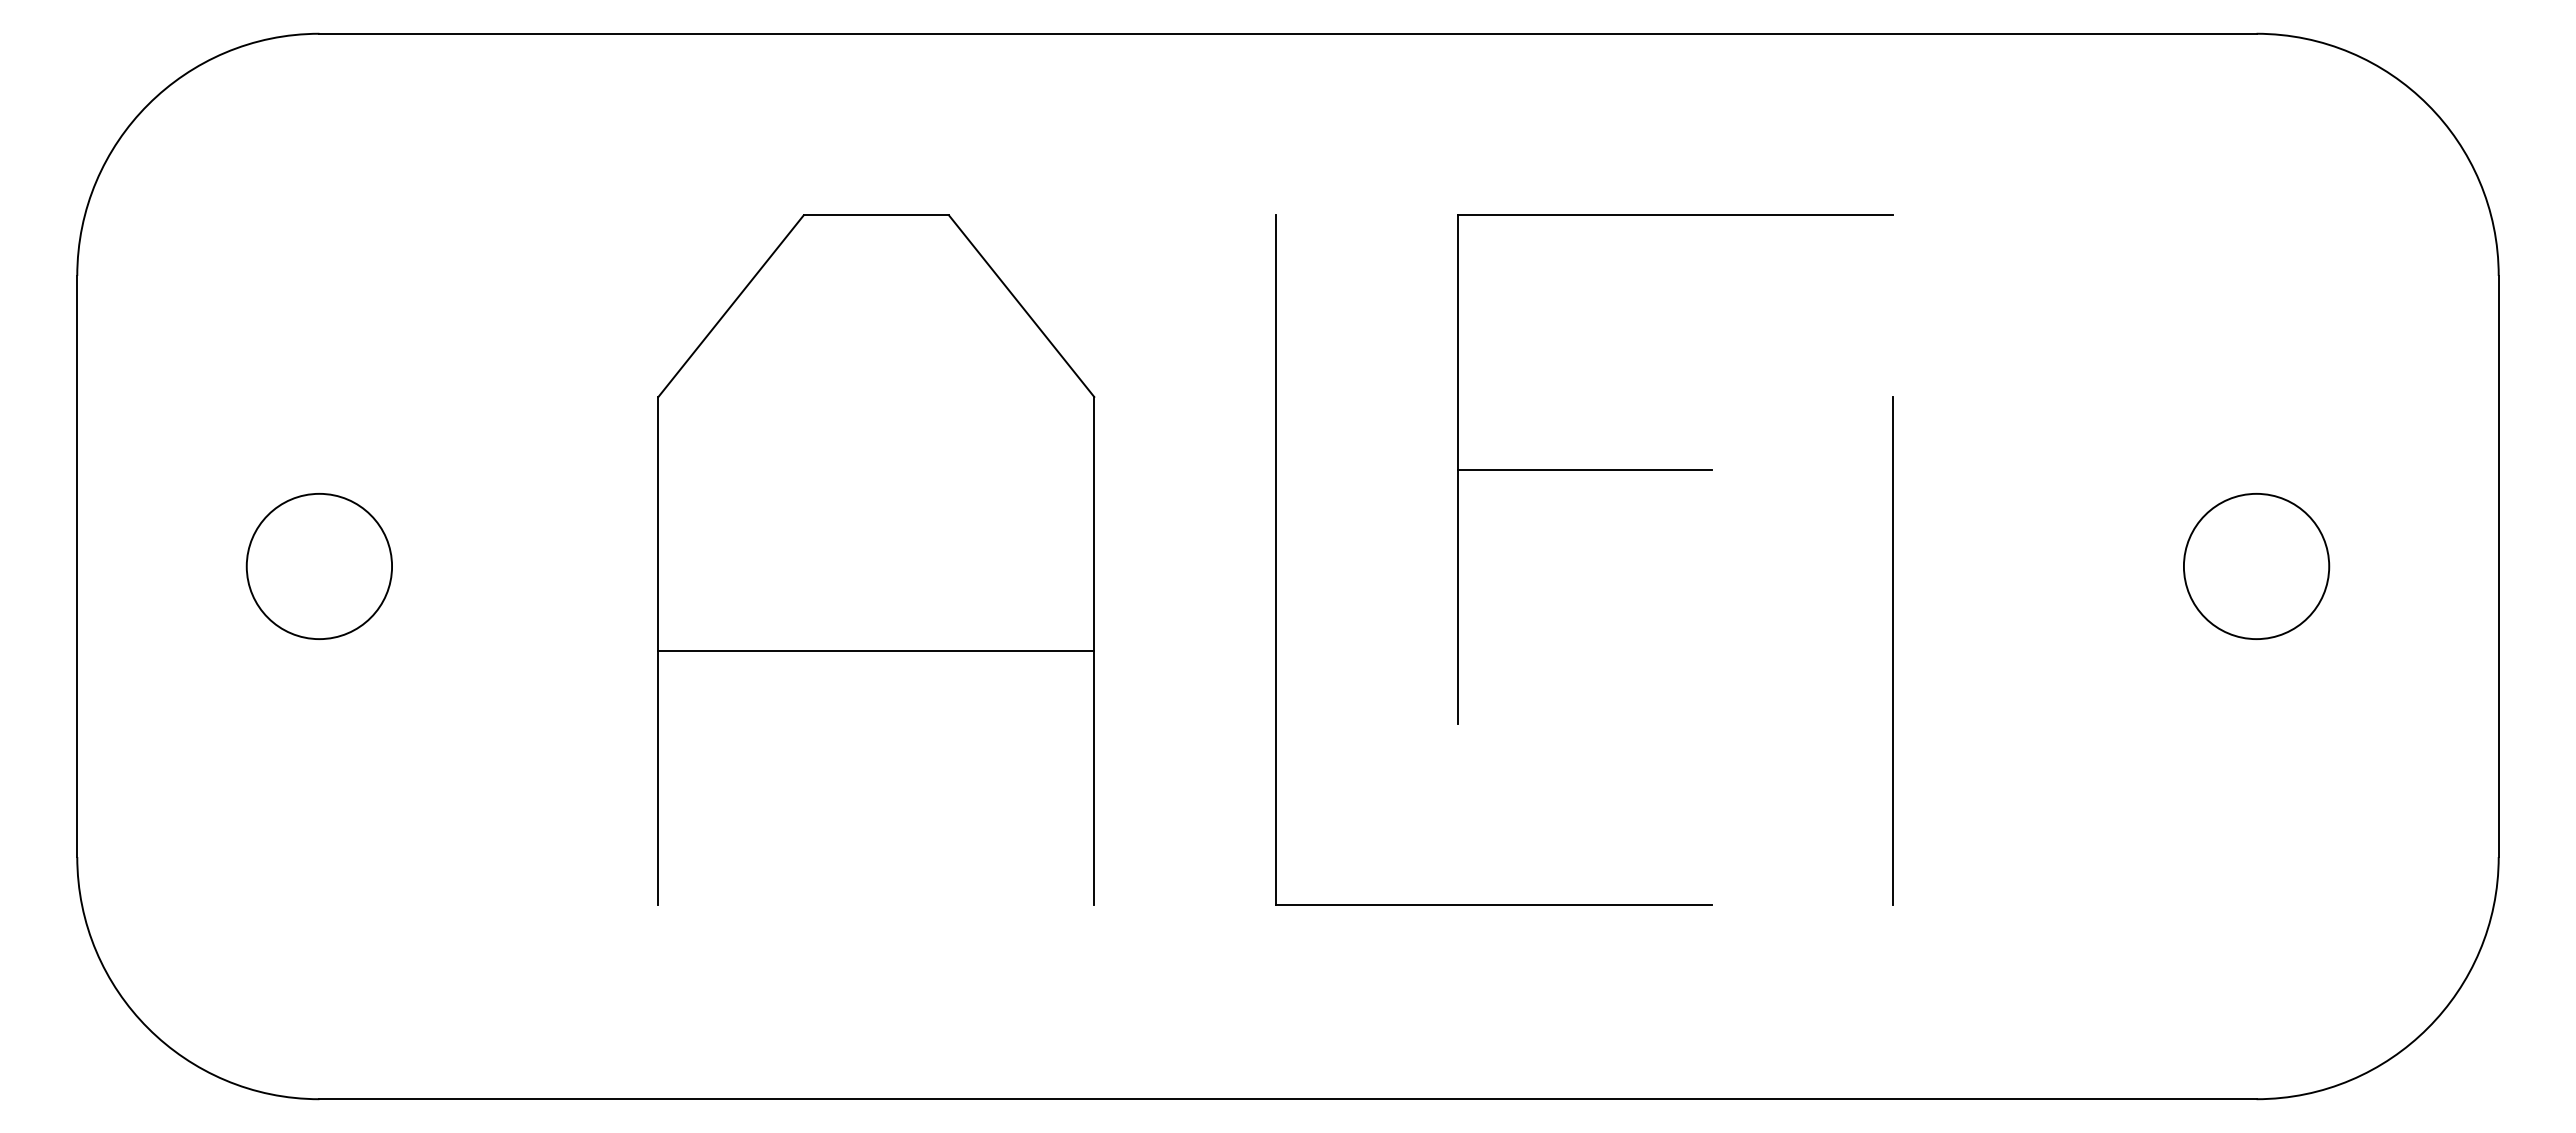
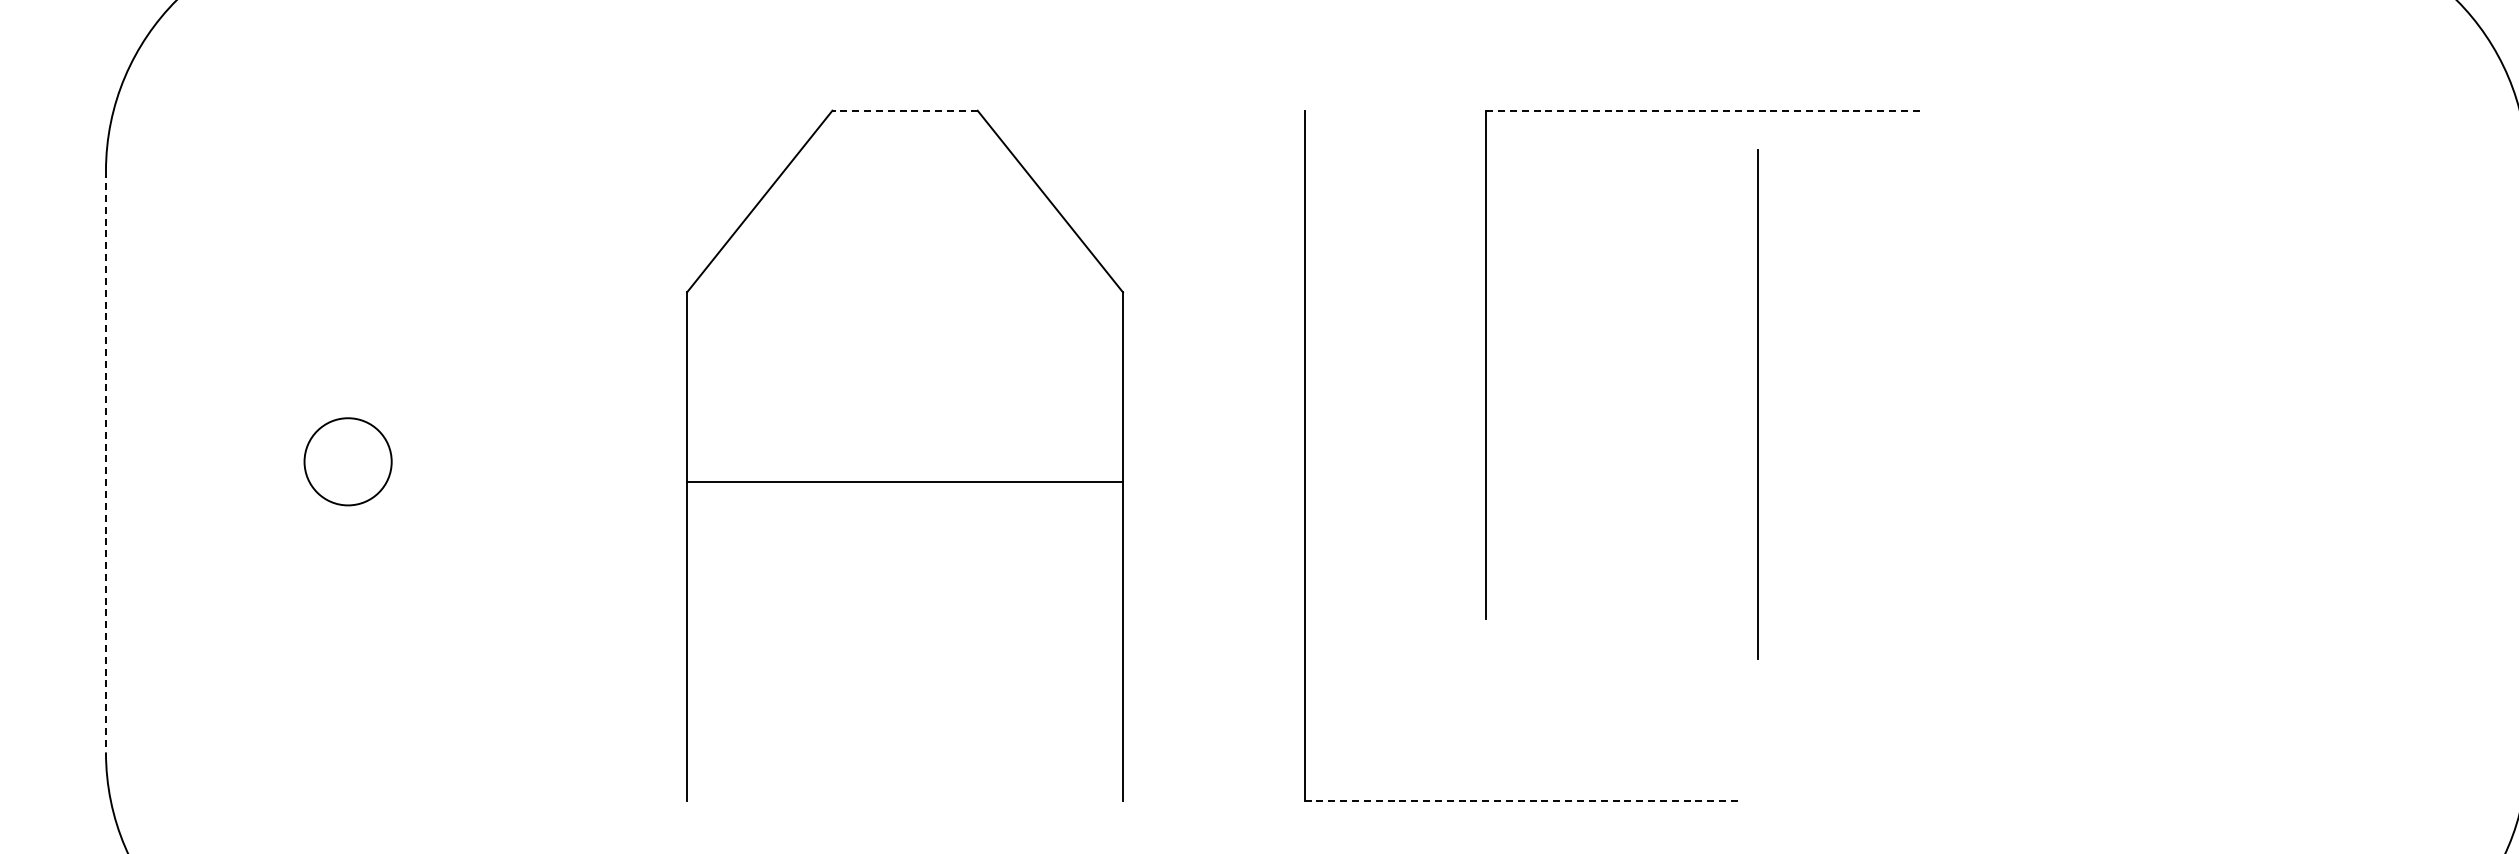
line: (876, 215) -> (905, 110), solid -> dashed
line: (1675, 215) -> (1704, 110), solid -> dashed
line: (1584, 469) -> (1613, 364), removed
line: (77, 566) -> (106, 461), solid -> dashed
circle: (319, 566) -> (348, 461), size x0.6
circle: (2256, 566) -> (2285, 461), removed
line: (1892, 650) -> (1757, 403), moved
line: (876, 651) -> (905, 481), moved
line: (1493, 905) -> (1522, 800), solid -> dashed

